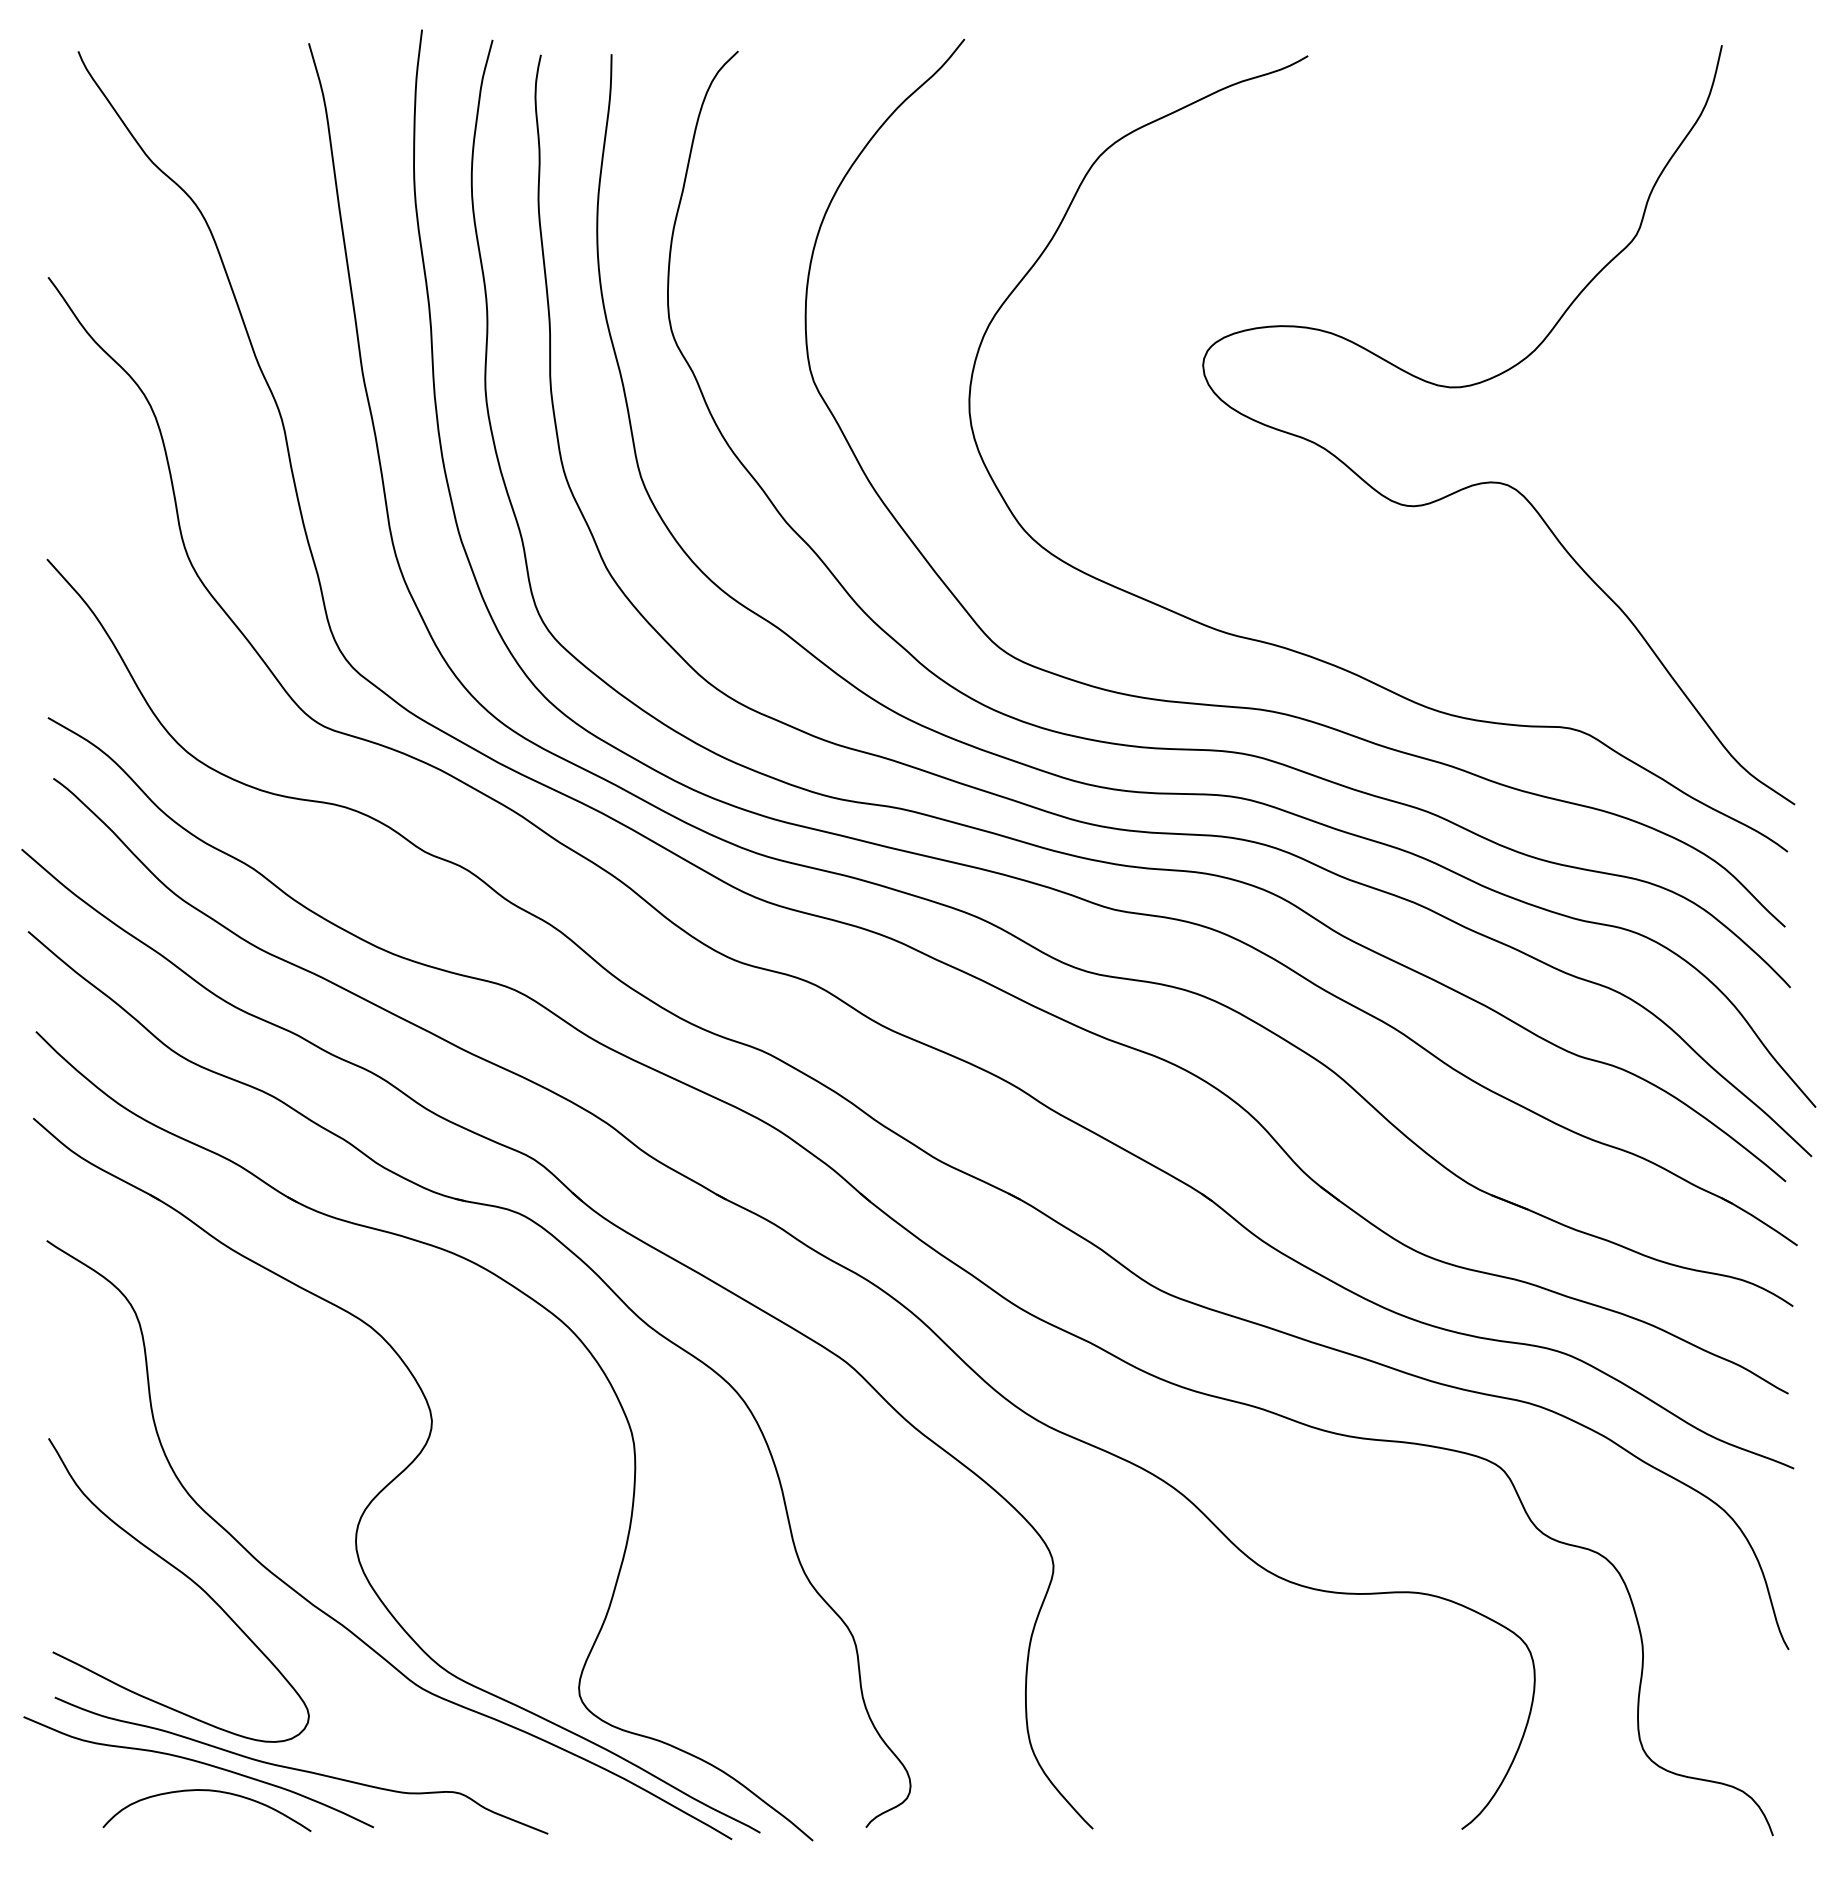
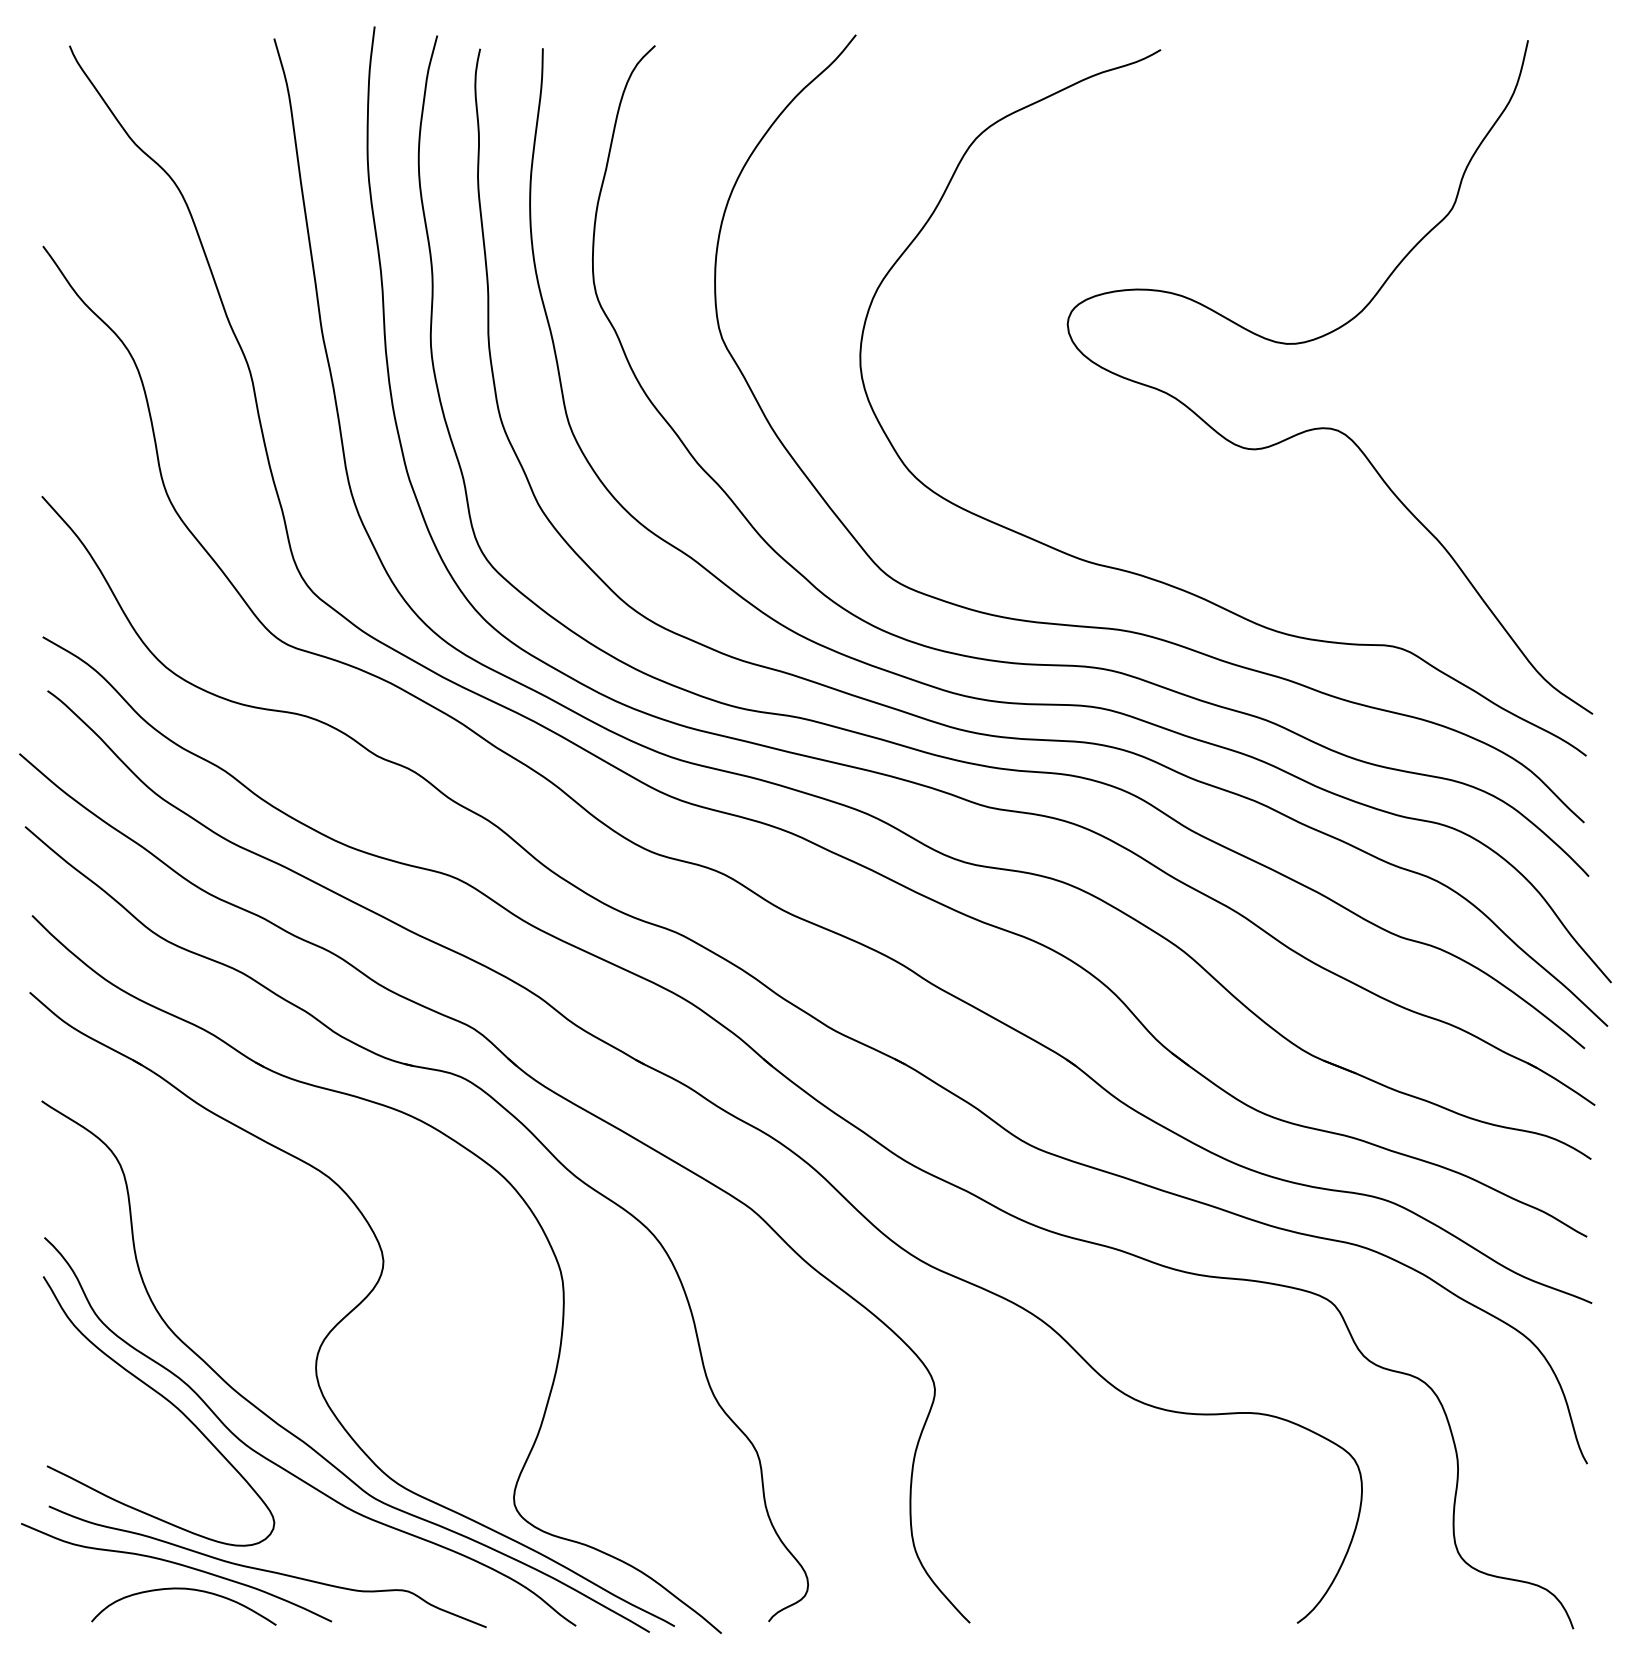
curve: (320, 1654) -> (284, 1468), added

